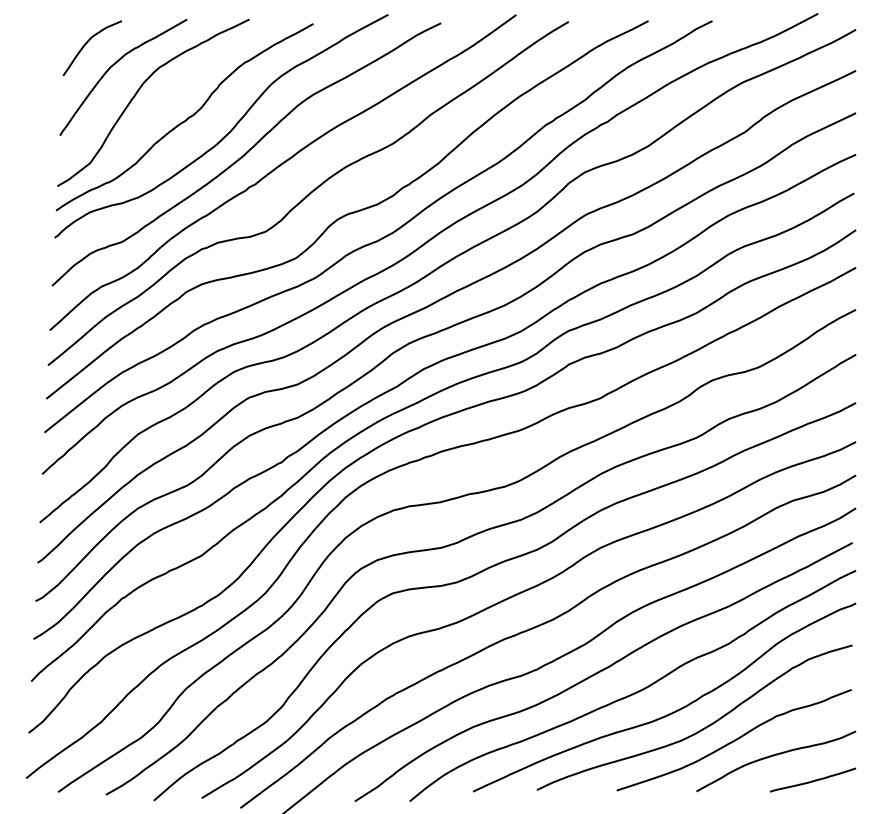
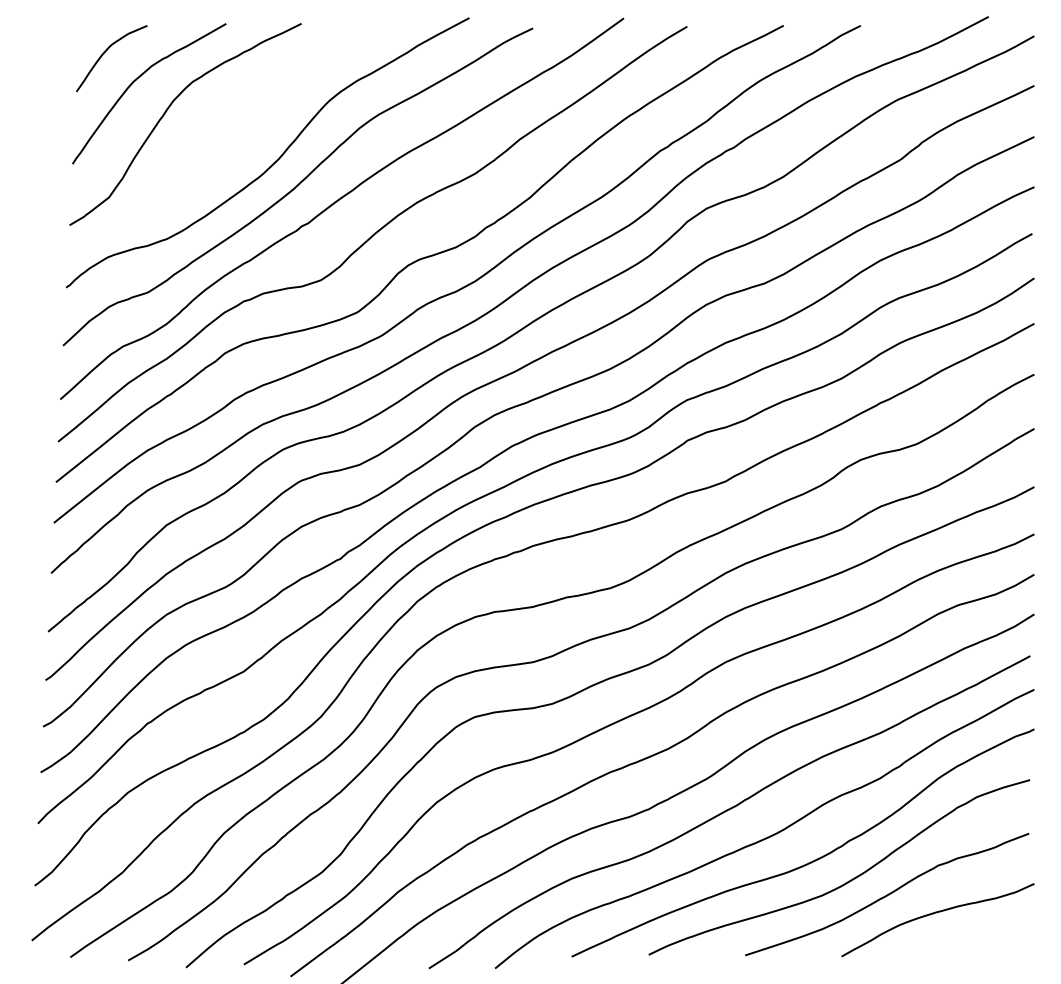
curve: (186, 118) -> (225, 143), removed
curve: (813, 780) -> (982, 943), removed

